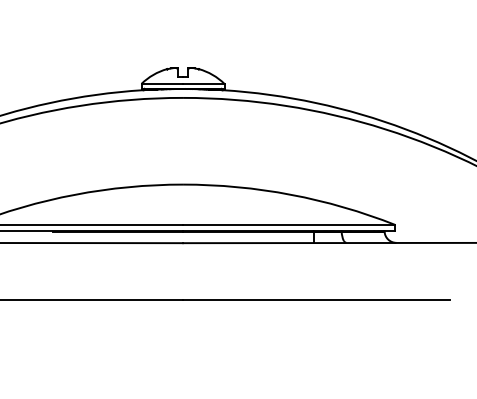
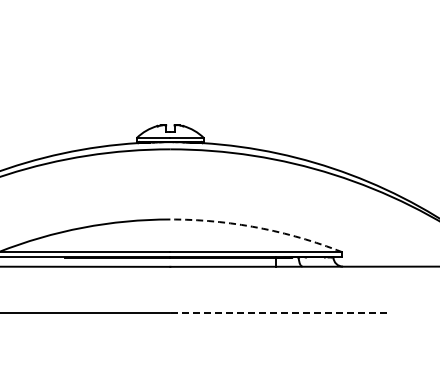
arc: (290, 194) -> (257, 227), solid -> dashed
line: (315, 299) -> (277, 312), solid -> dashed

